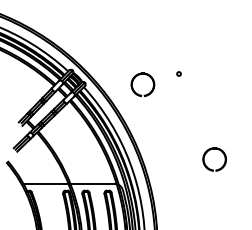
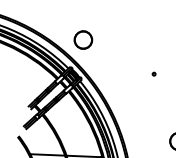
part: (136, 77) -> (78, 34), moved

